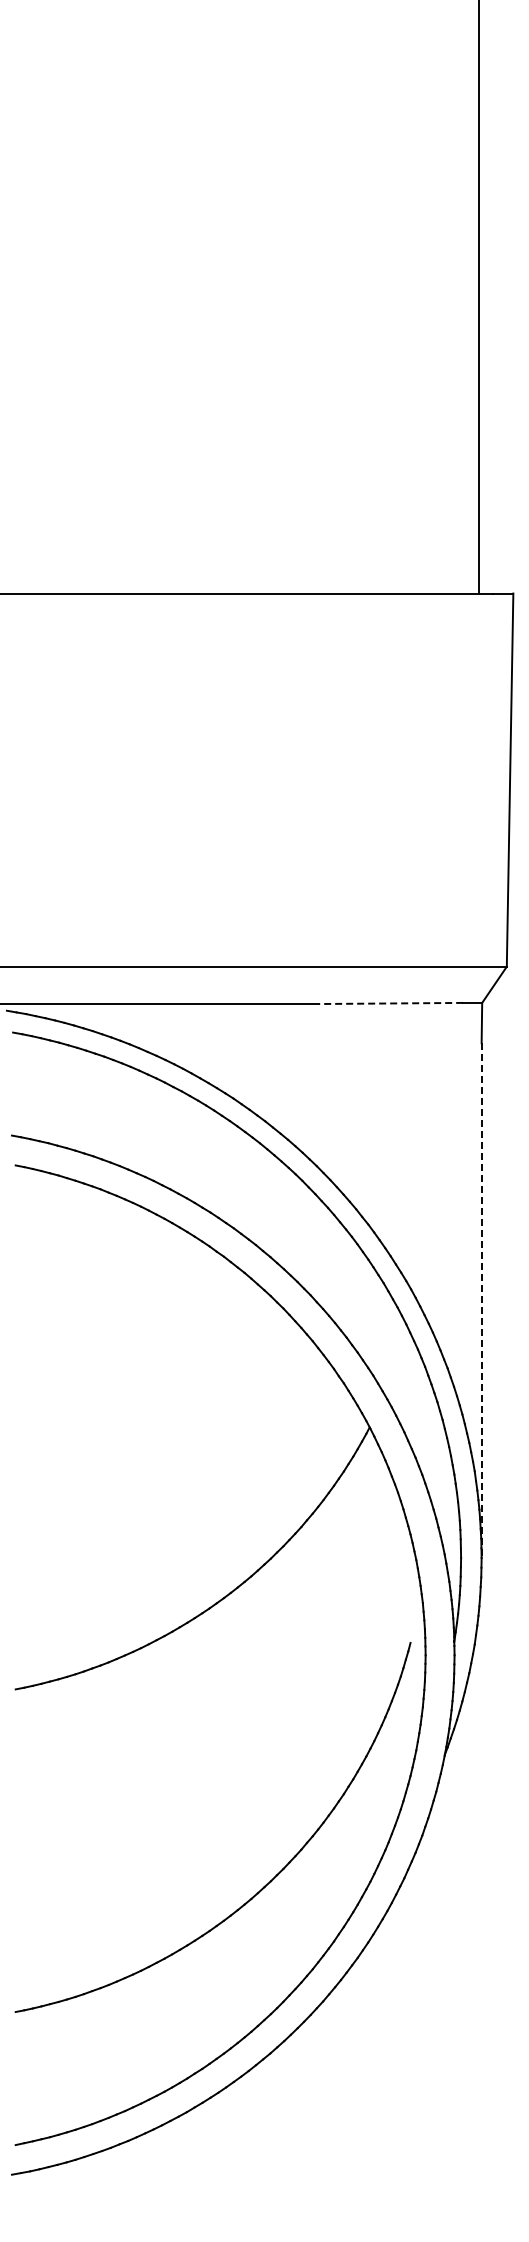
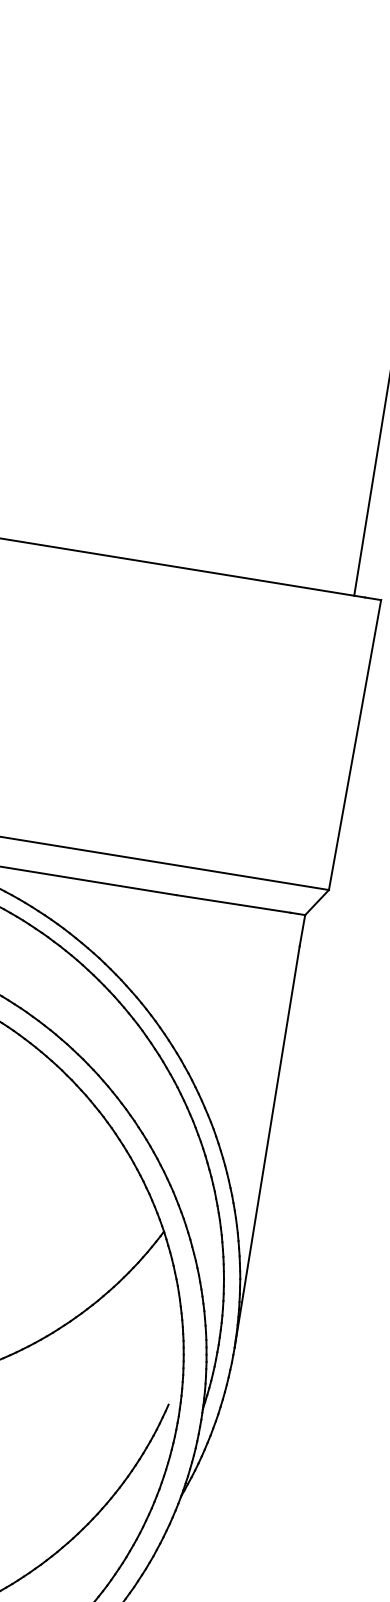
line: (390, 1003) -> (233, 903), dashed -> solid
line: (481, 1301) -> (266, 1147), dashed -> solid

